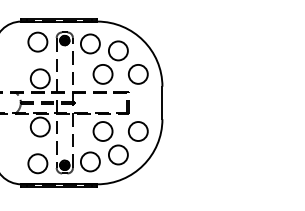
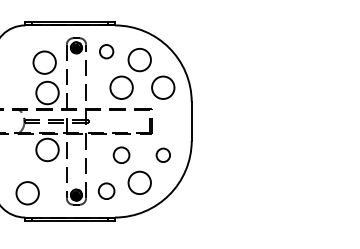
circle: (37, 41) -> (44, 62), moved
circle: (90, 43) -> (106, 51), size x0.6
circle: (102, 131) -> (121, 155), size x0.7
circle: (138, 131) -> (163, 155), size x0.6
circle: (90, 162) -> (106, 191), size x0.7
circle: (37, 163) -> (27, 193), moved

